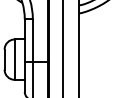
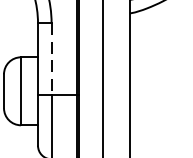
line: (32, 41) -> (51, 60), solid -> dashed

